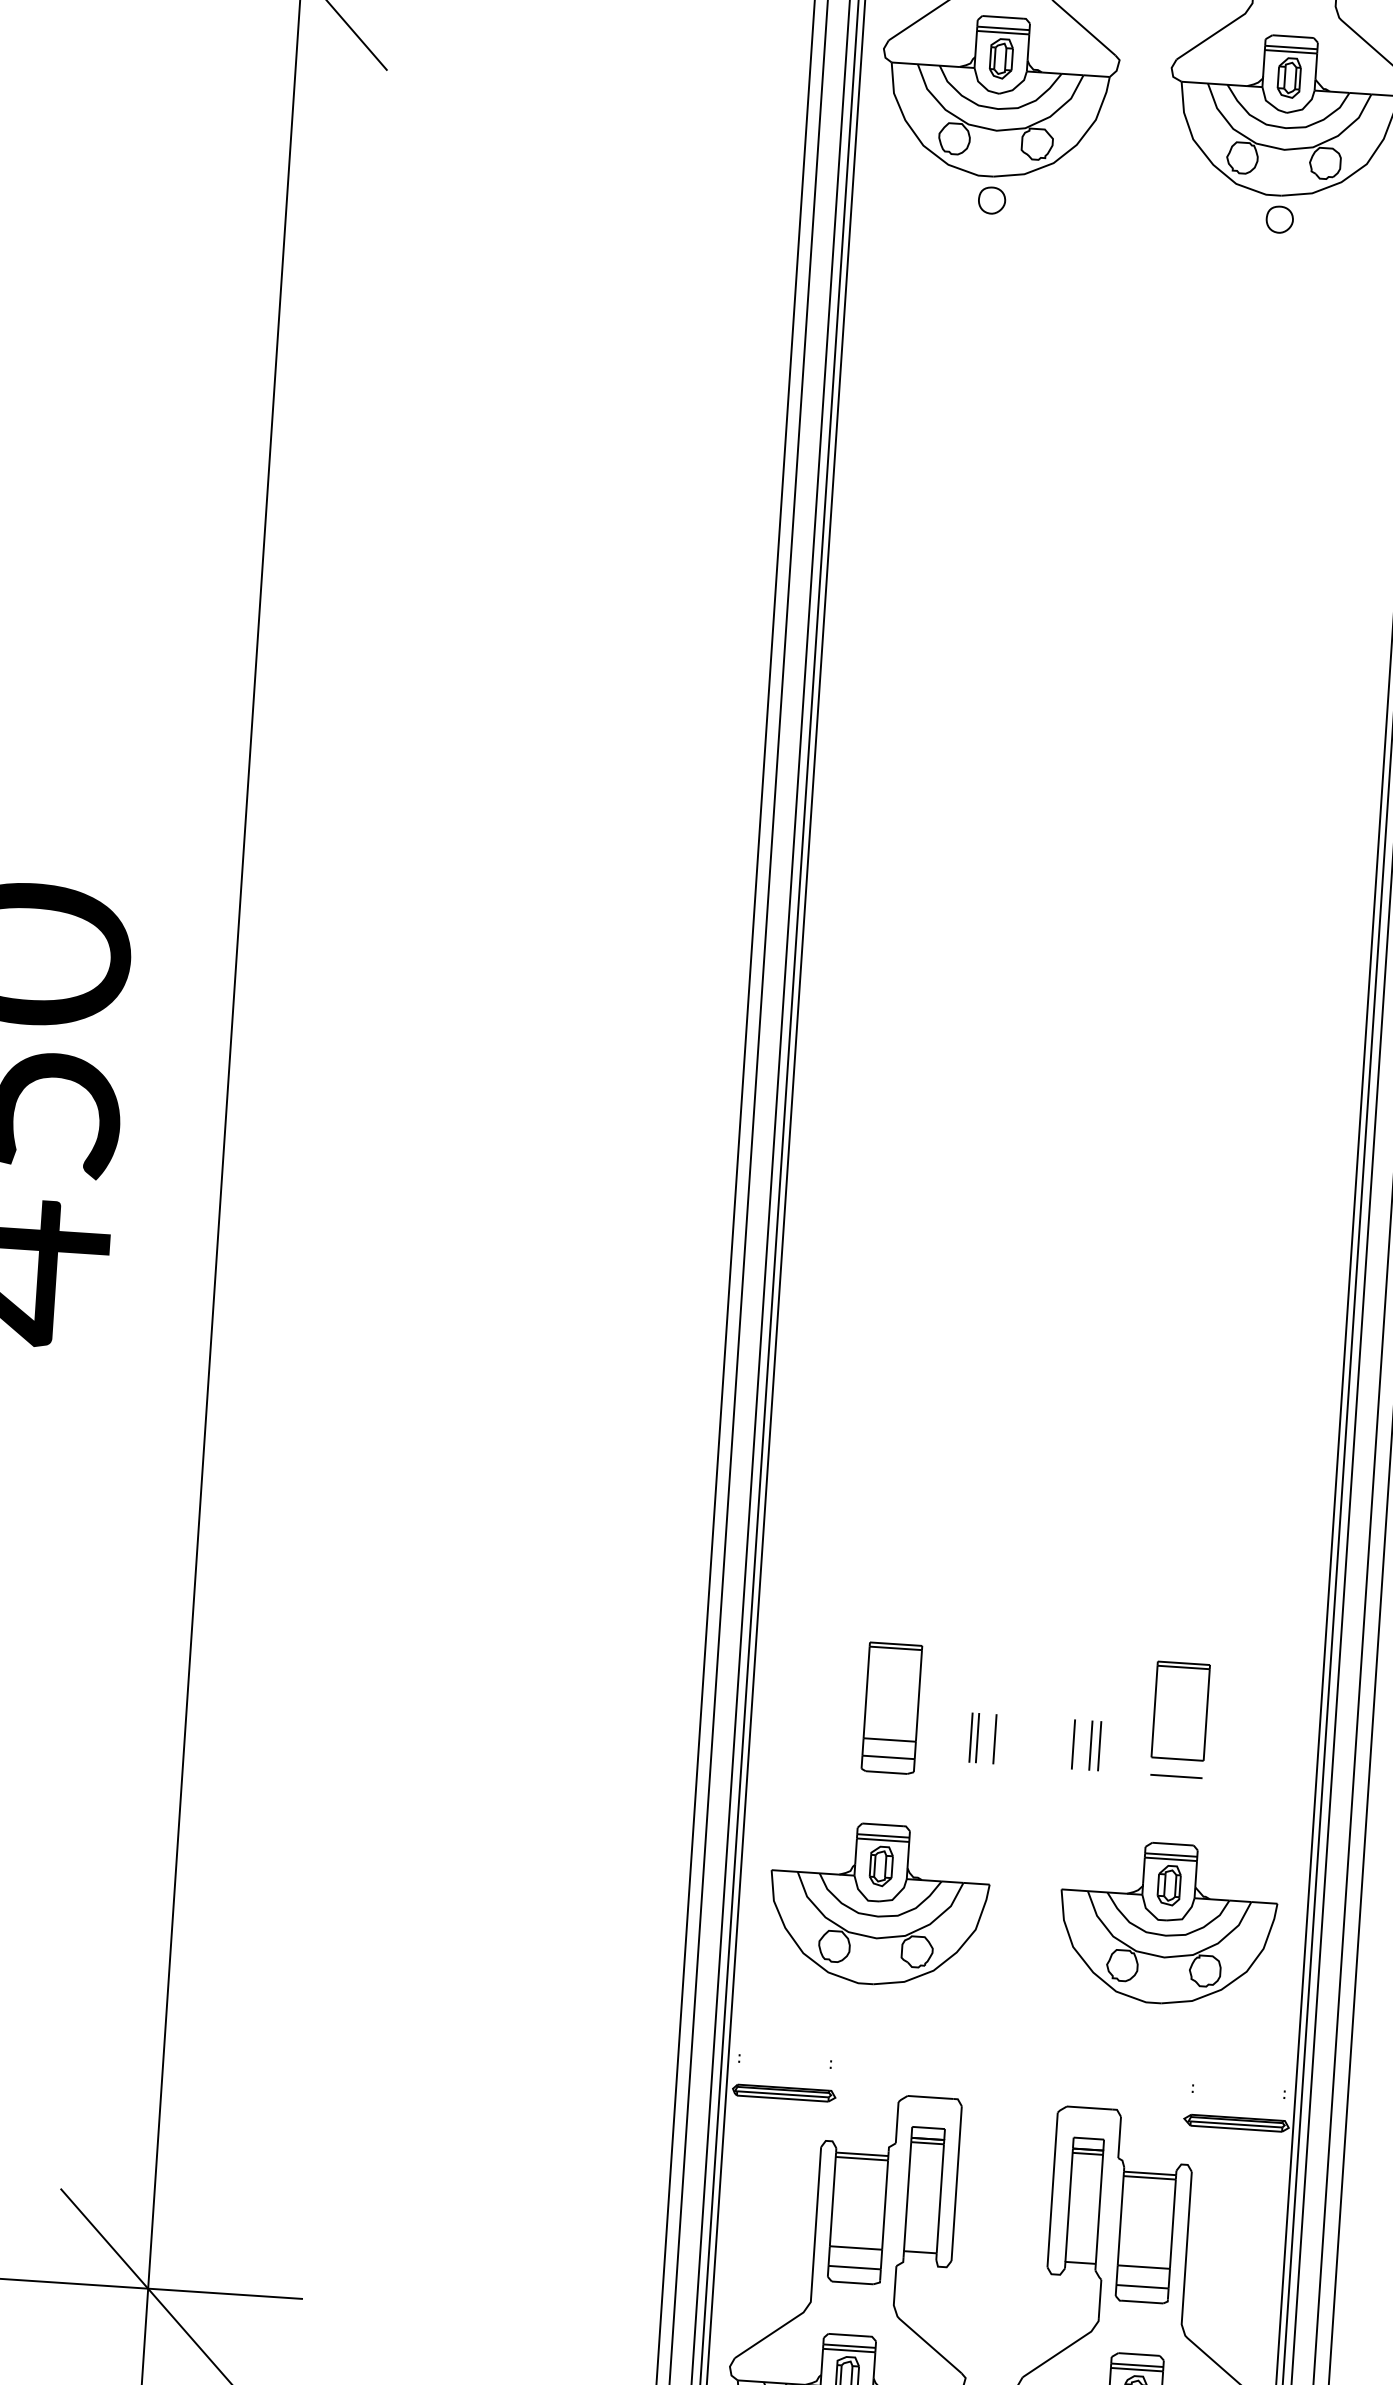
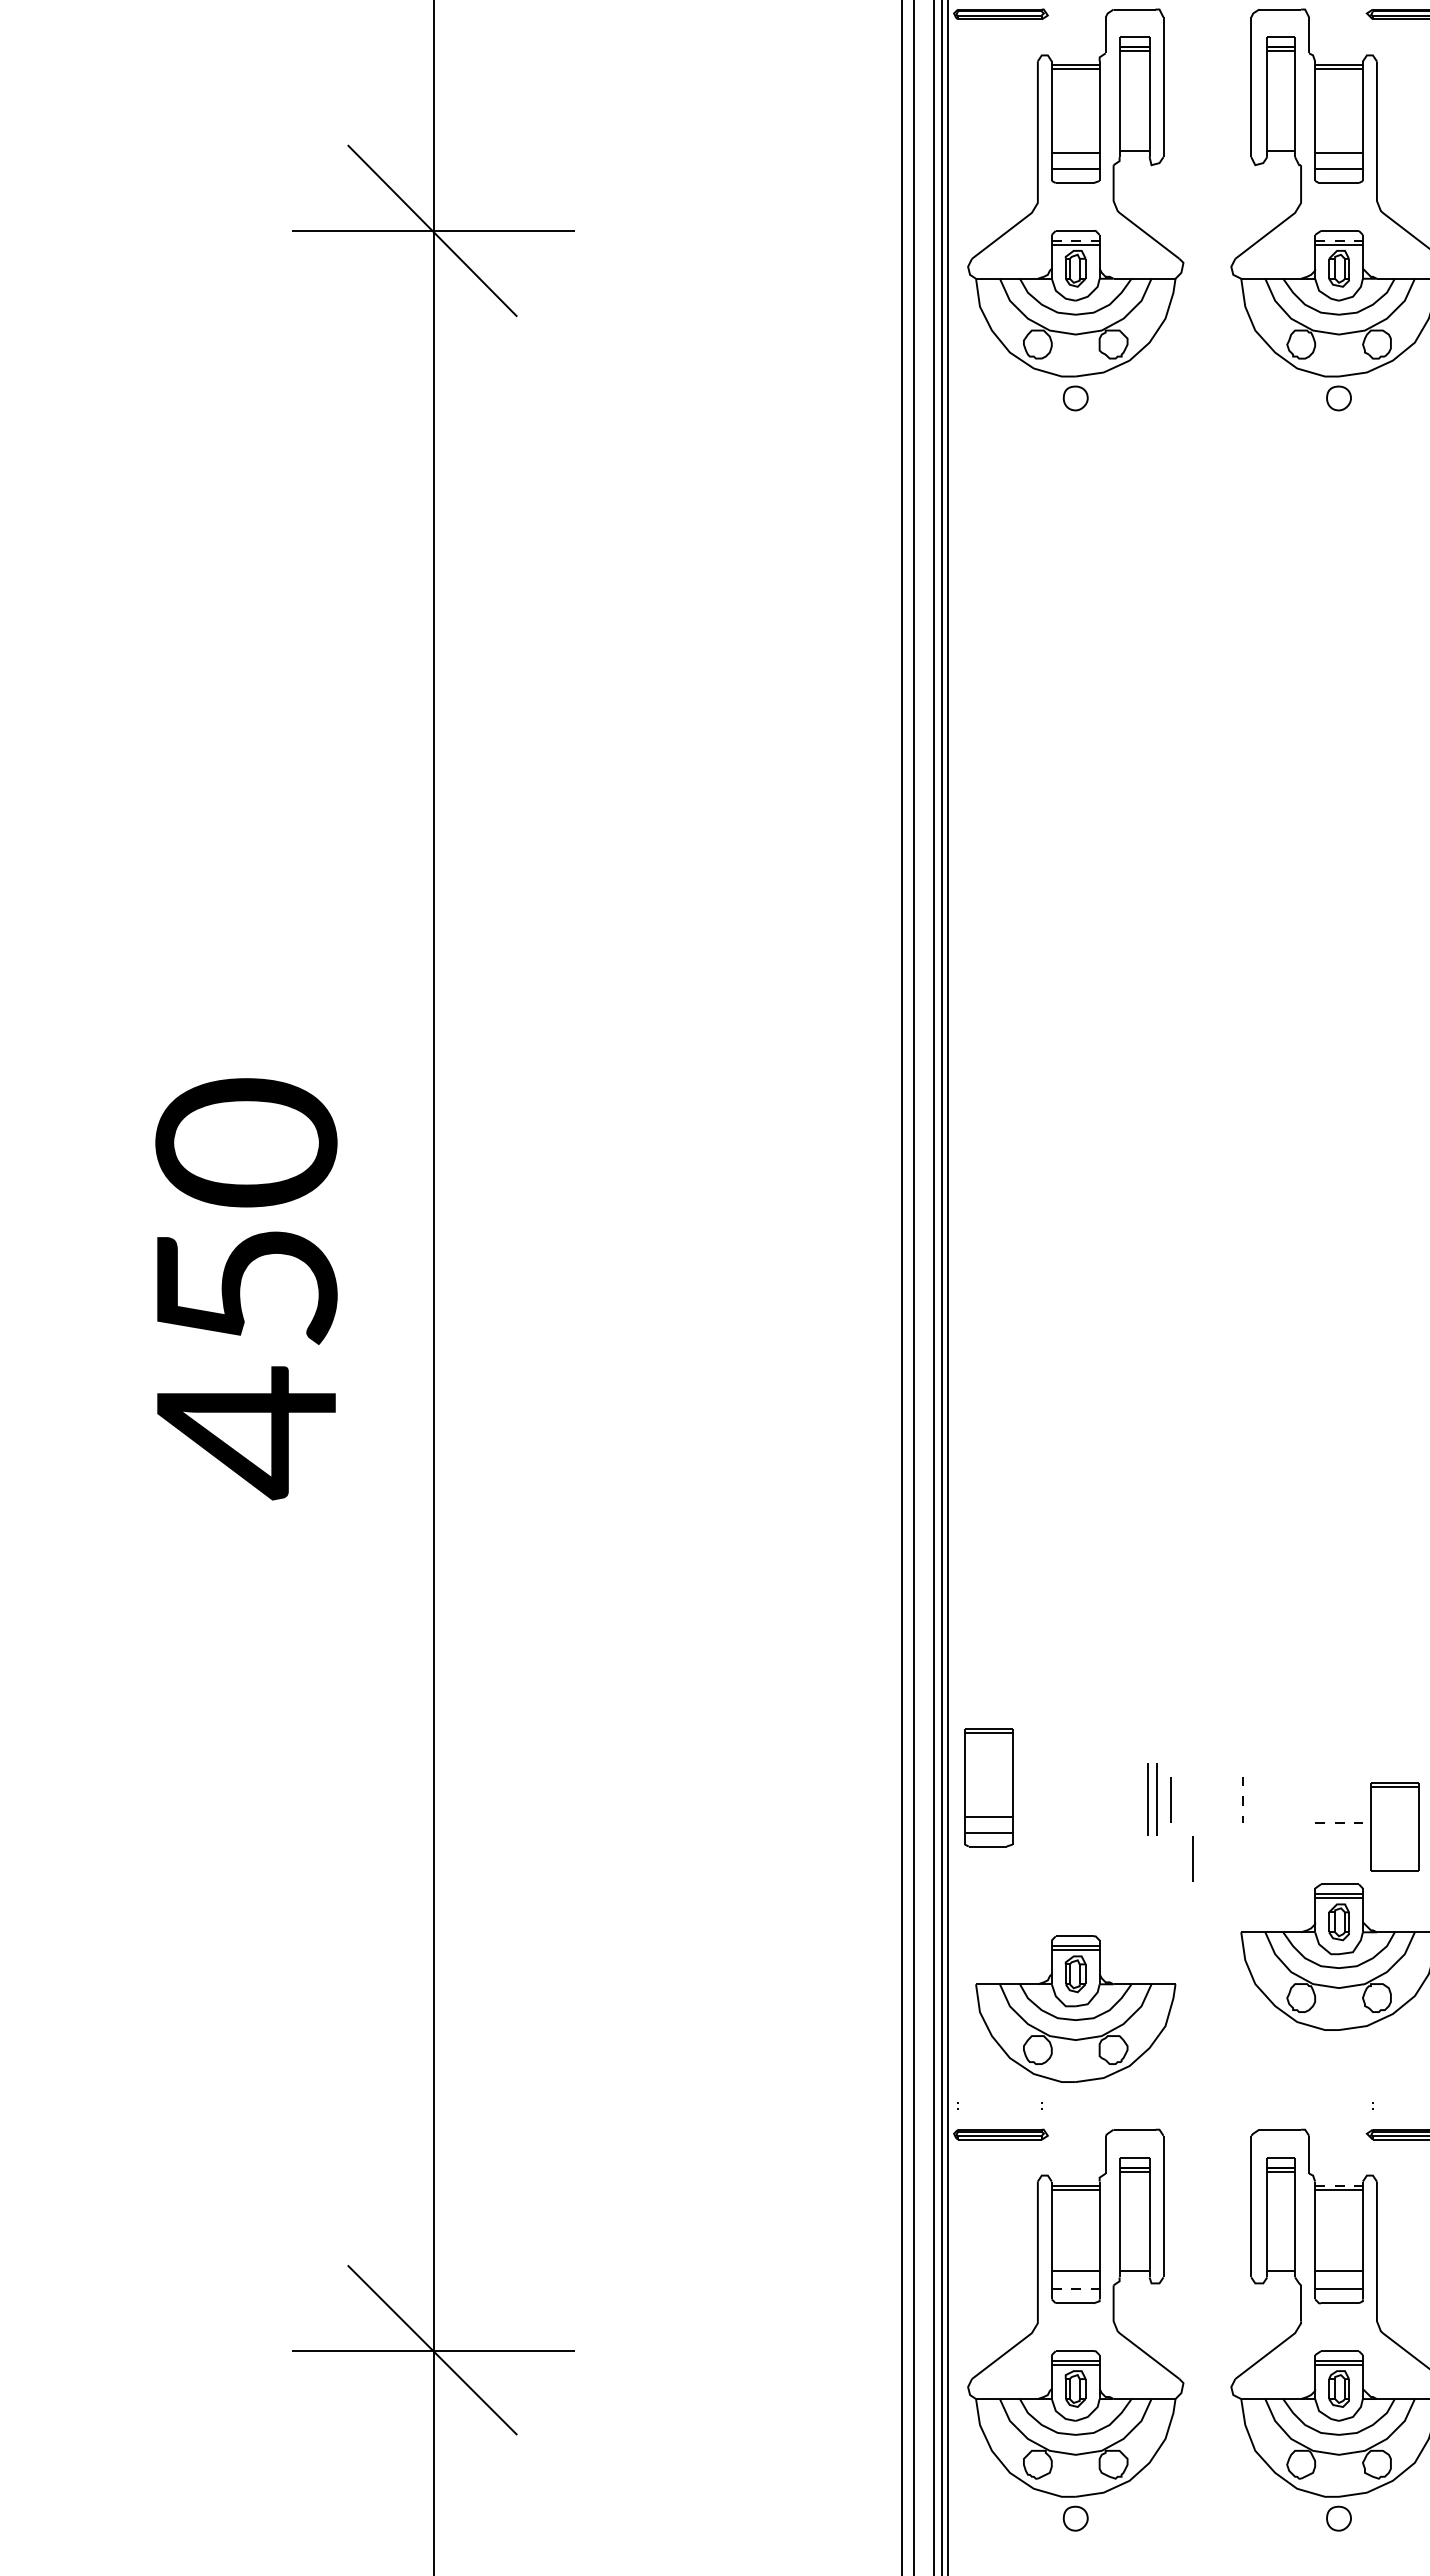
line: (1003, 27) -> (1075, 240), solid -> dashed
line: (1291, 47) -> (1339, 240), solid -> dashed
part: (891, 1708) -> (988, 1787), moved
part: (1180, 1710) -> (1394, 1826), moved
part: (974, 1737) -> (1152, 1799), size x1.6
line: (1073, 1744) -> (1243, 1799), solid -> dashed
part: (1094, 1745) -> (1262, 1799), removed
line: (1176, 1776) -> (1339, 1822), solid -> dashed
line: (1013, 1805) -> (1192, 1858), added
part: (878, 1903) -> (1075, 2008), moved
line: (1150, 2173) -> (1339, 2185), solid -> dashed
line: (854, 2267) -> (1075, 2289), solid -> dashed

